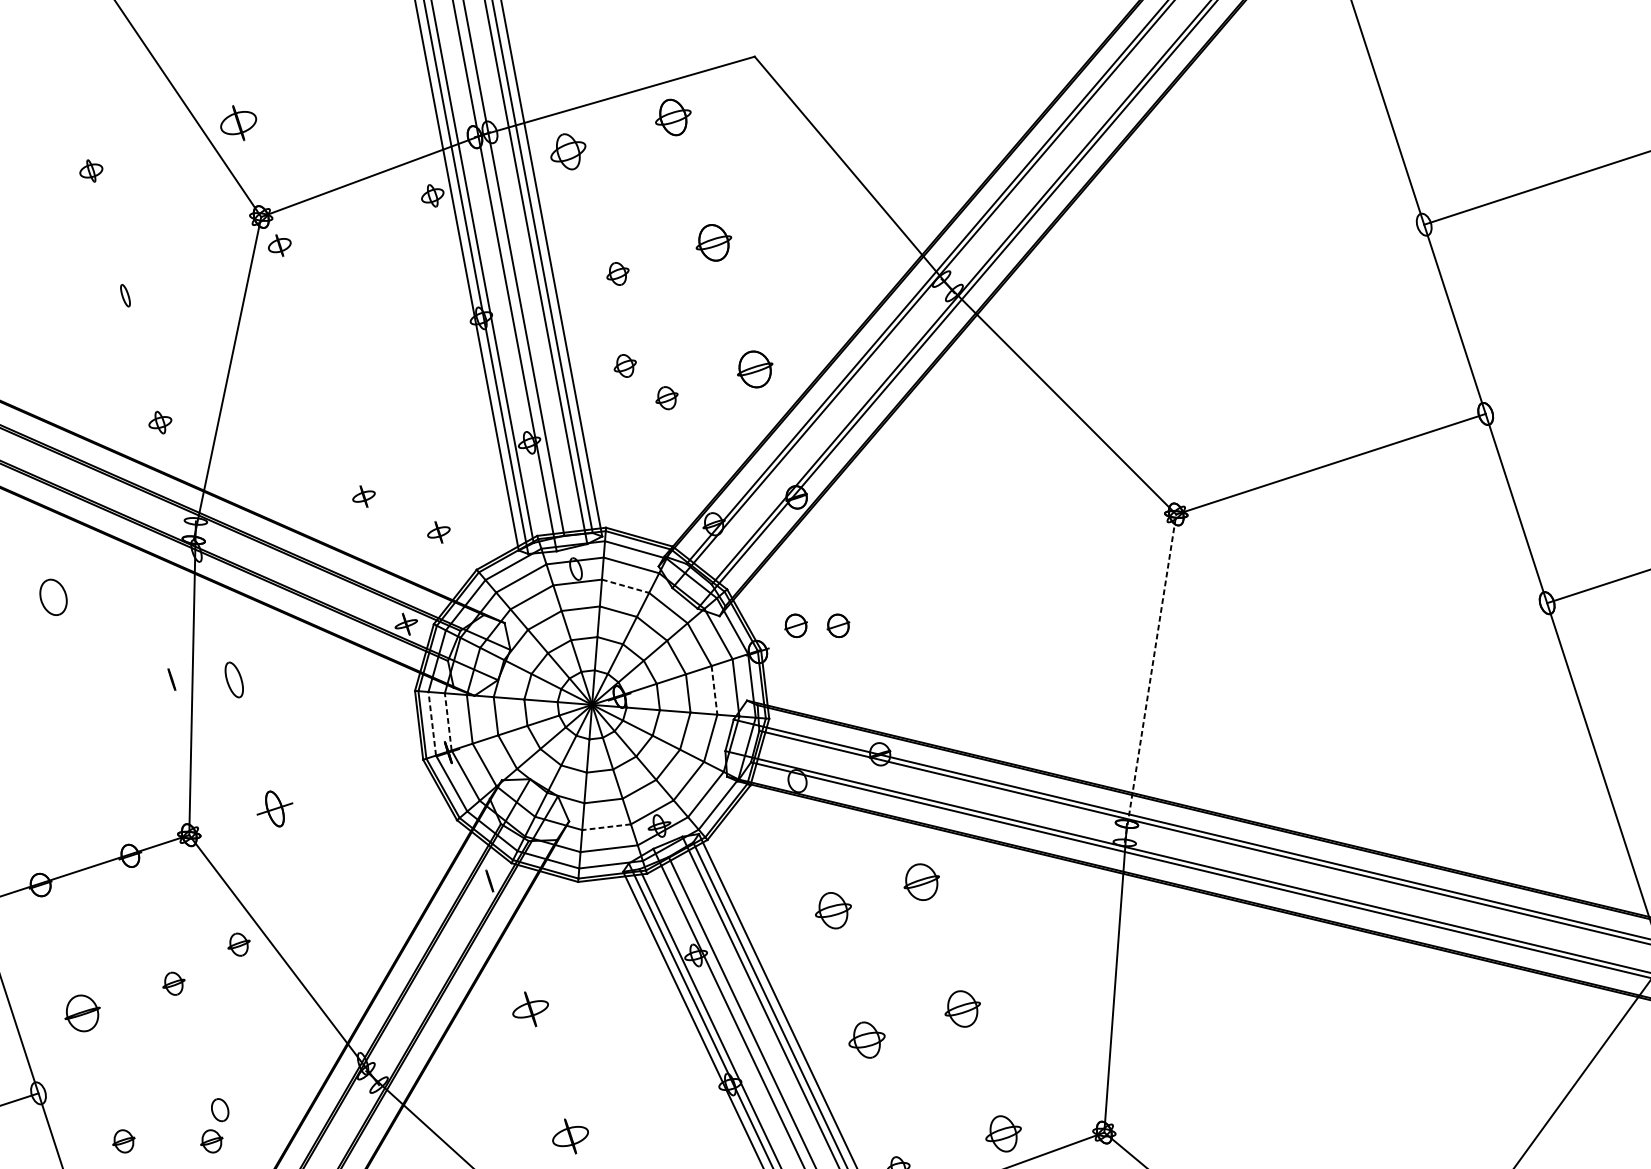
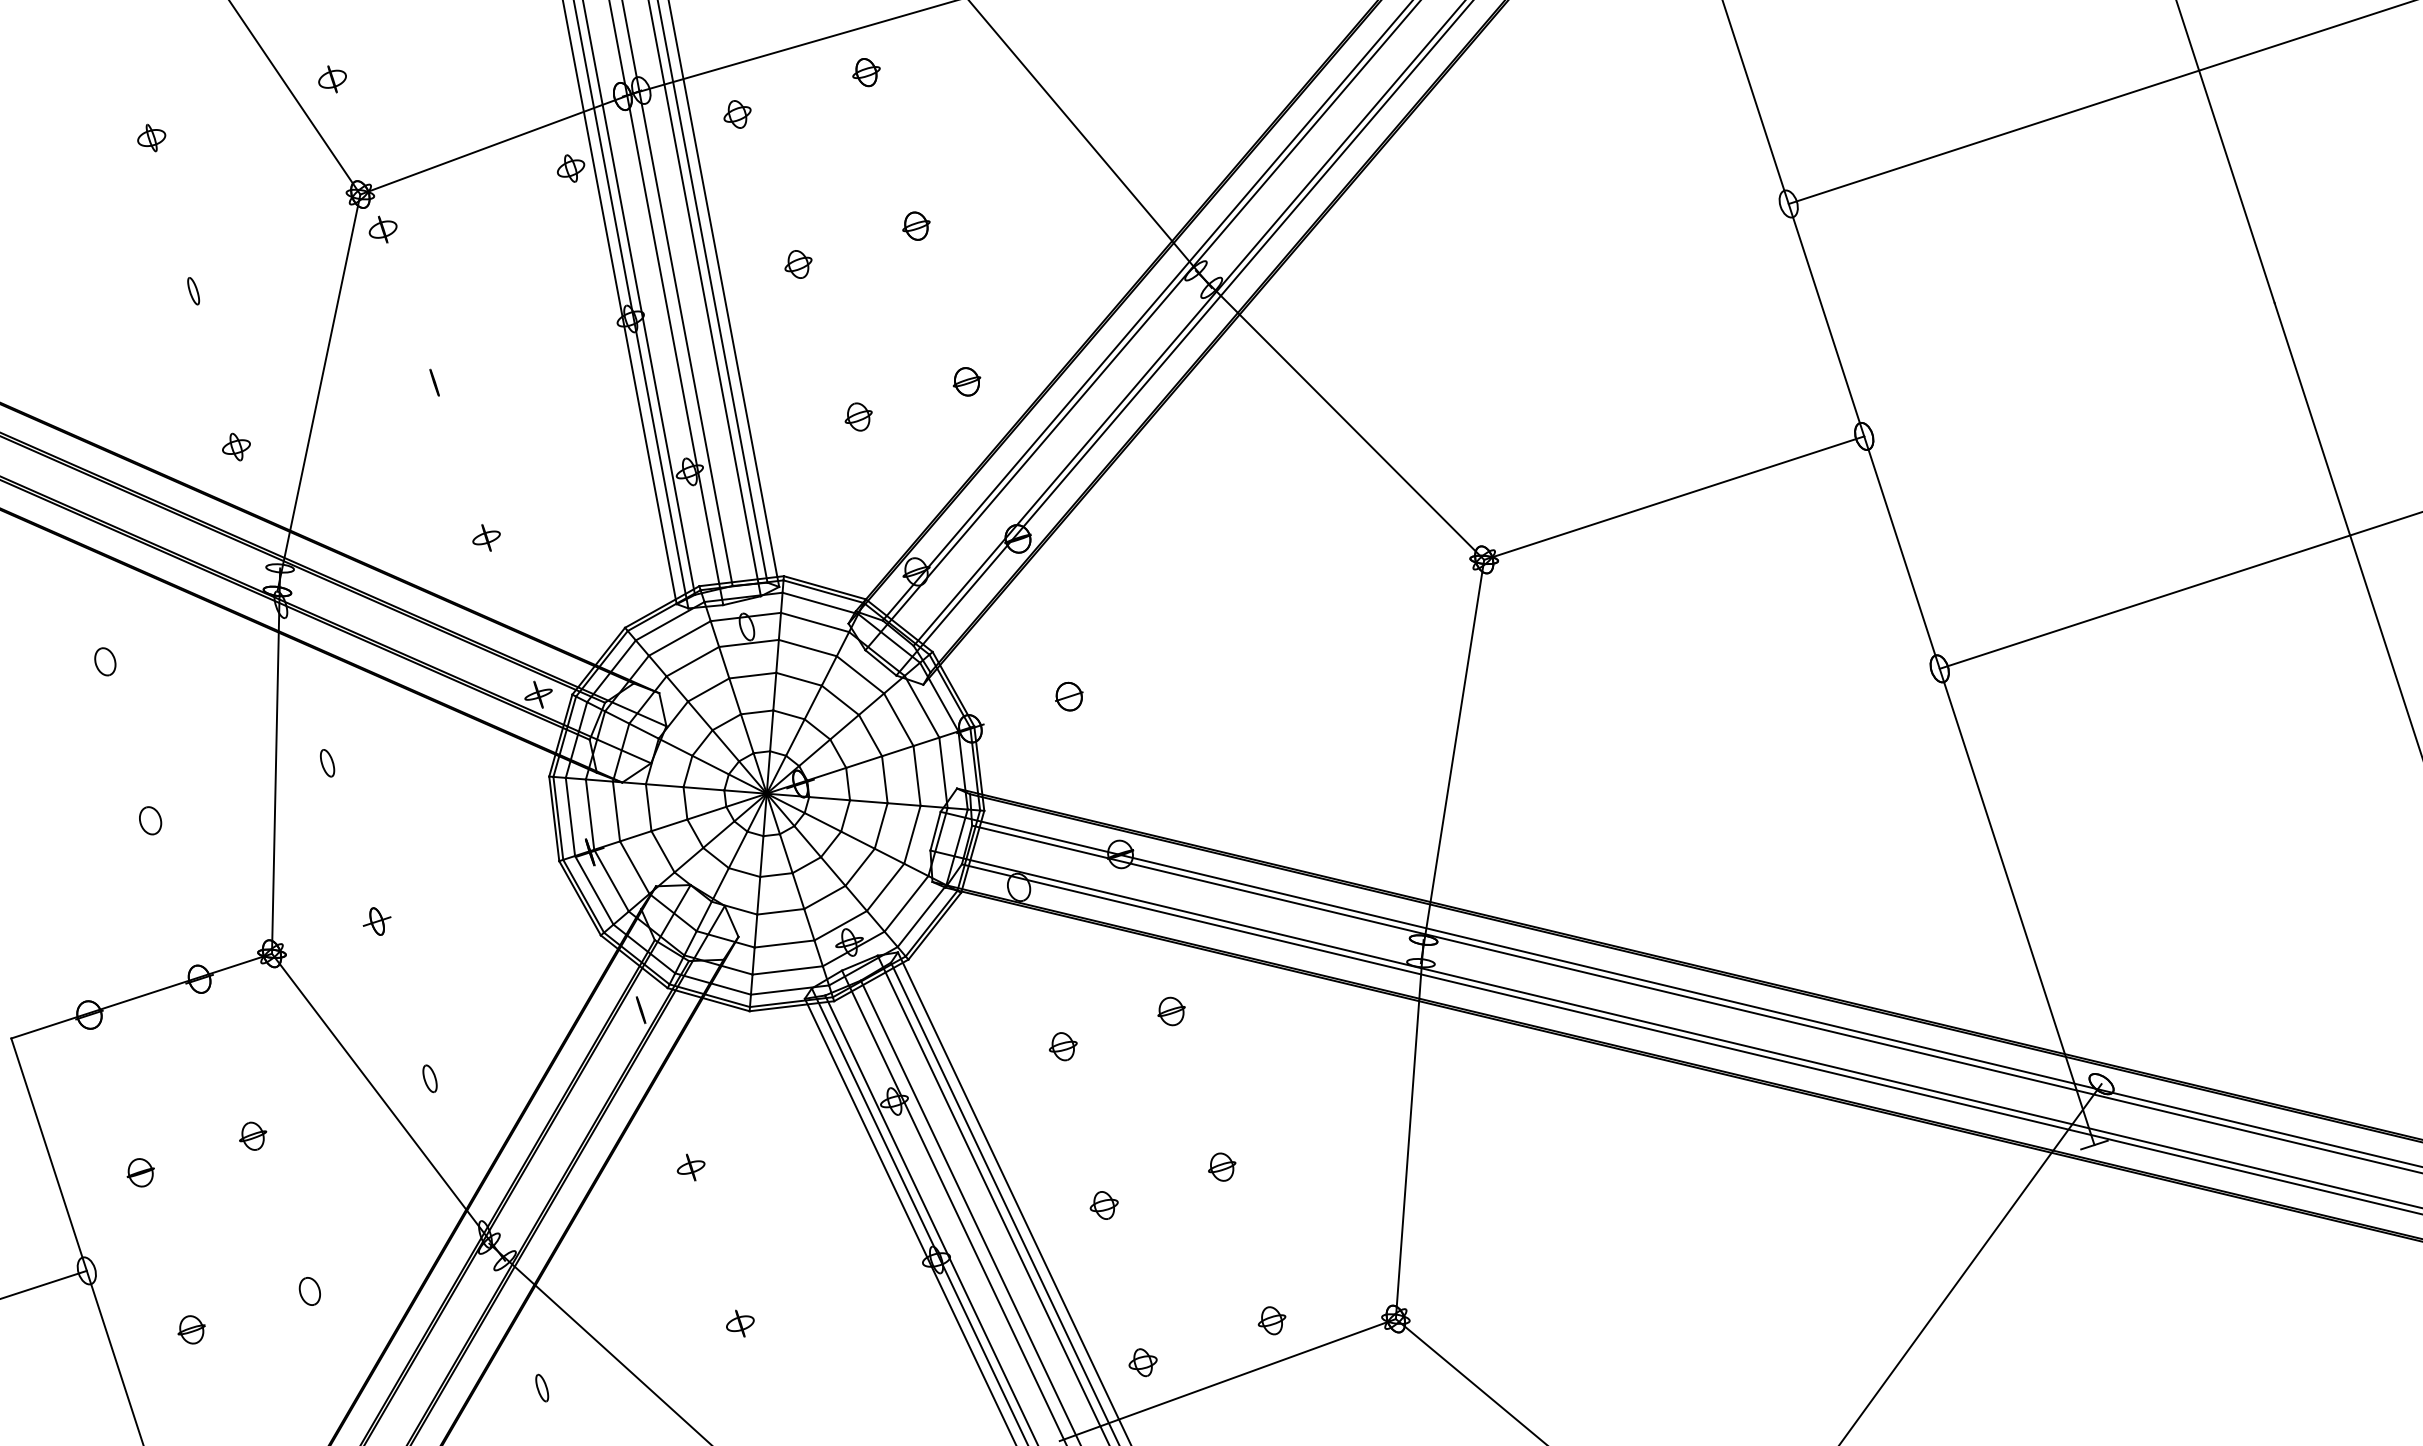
part: (673, 117) -> (866, 72), size x0.62
part: (238, 123) -> (332, 79), size x0.62
part: (568, 151) -> (737, 114), size x0.62
part: (714, 242) -> (916, 225), size x0.62
part: (625, 365) -> (807, 377), removed
part: (754, 369) -> (966, 381), size x0.62
part: (438, 532) -> (578, 581), removed
line: (626, 586) -> (808, 648), dashed -> solid
part: (53, 597) -> (105, 661), size x0.62
part: (796, 625) -> (1017, 696), removed
line: (1150, 678) -> (1452, 761), dashed -> solid
line: (171, 679) -> (434, 382), moved
part: (234, 680) -> (327, 763), size x0.62
line: (714, 690) -> (917, 776), dashed -> solid
line: (448, 721) -> (590, 814), dashed -> solid
line: (432, 723) -> (570, 816), dashed -> solid
part: (90, 726) -> (150, 820), added
part: (274, 808) -> (376, 921), size x0.62
line: (606, 827) -> (784, 944), dashed -> solid
part: (921, 882) -> (1171, 1011), size x0.62
part: (833, 910) -> (1063, 1046), size x0.62
part: (317, 936) -> (429, 1078), added
part: (239, 944) -> (333, 1087), removed
part: (963, 1008) -> (1222, 1166), size x0.62
part: (530, 1009) -> (690, 1167), size x0.62
part: (82, 1013) -> (140, 1172), size x0.62
part: (866, 1040) -> (1103, 1205), size x0.62
part: (1003, 1133) -> (1271, 1320), size x0.62
part: (570, 1136) -> (740, 1323), size x0.62
part: (211, 1141) -> (299, 1329), removed

